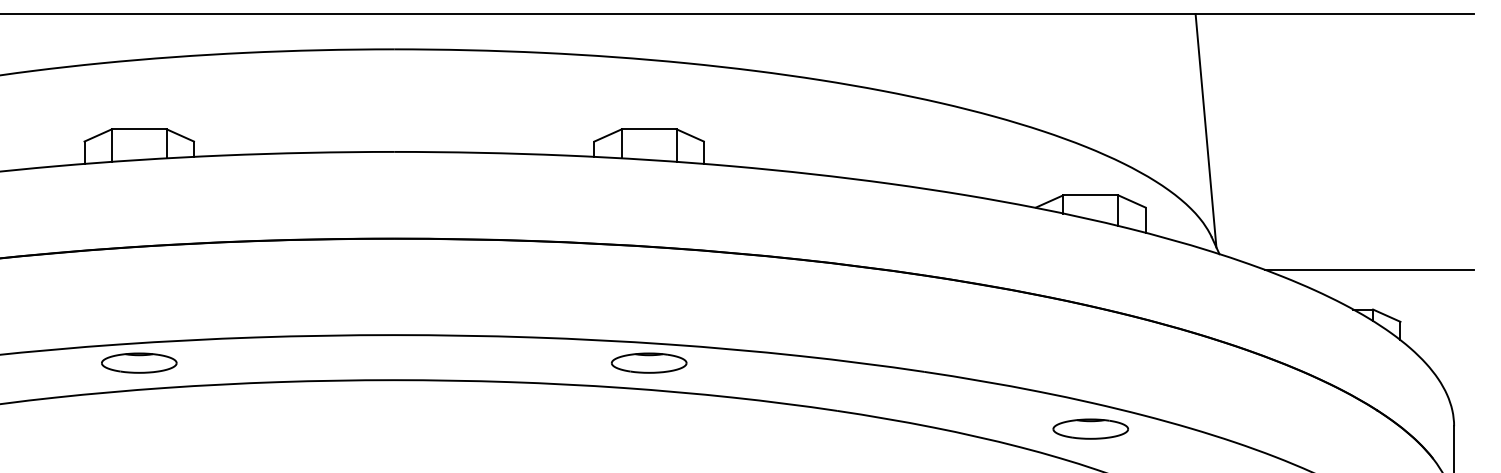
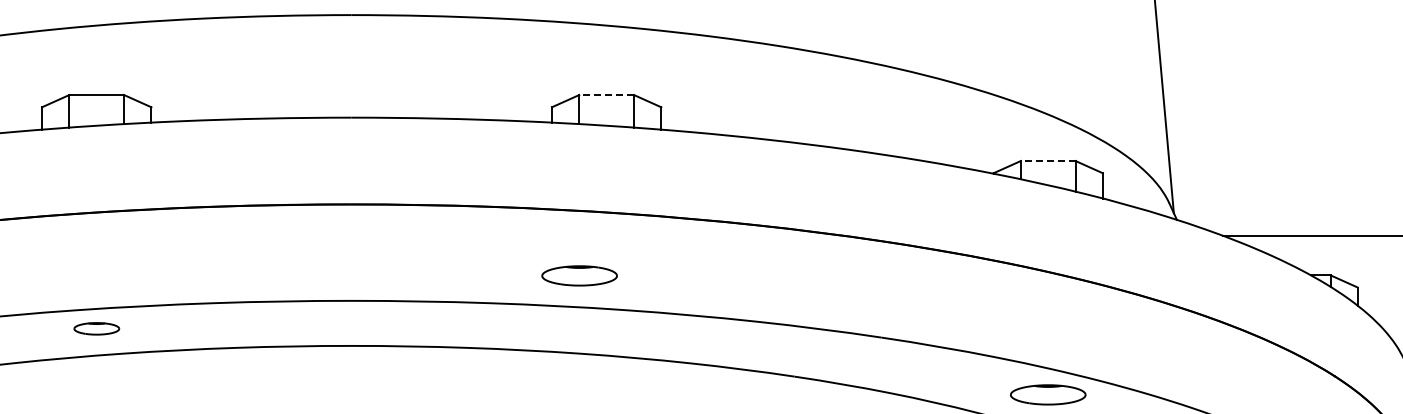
line: (648, 129) -> (605, 95), solid -> dashed
line: (1090, 195) -> (1047, 161), solid -> dashed
part: (139, 362) -> (96, 328), size x0.6
part: (649, 362) -> (579, 275), moved

